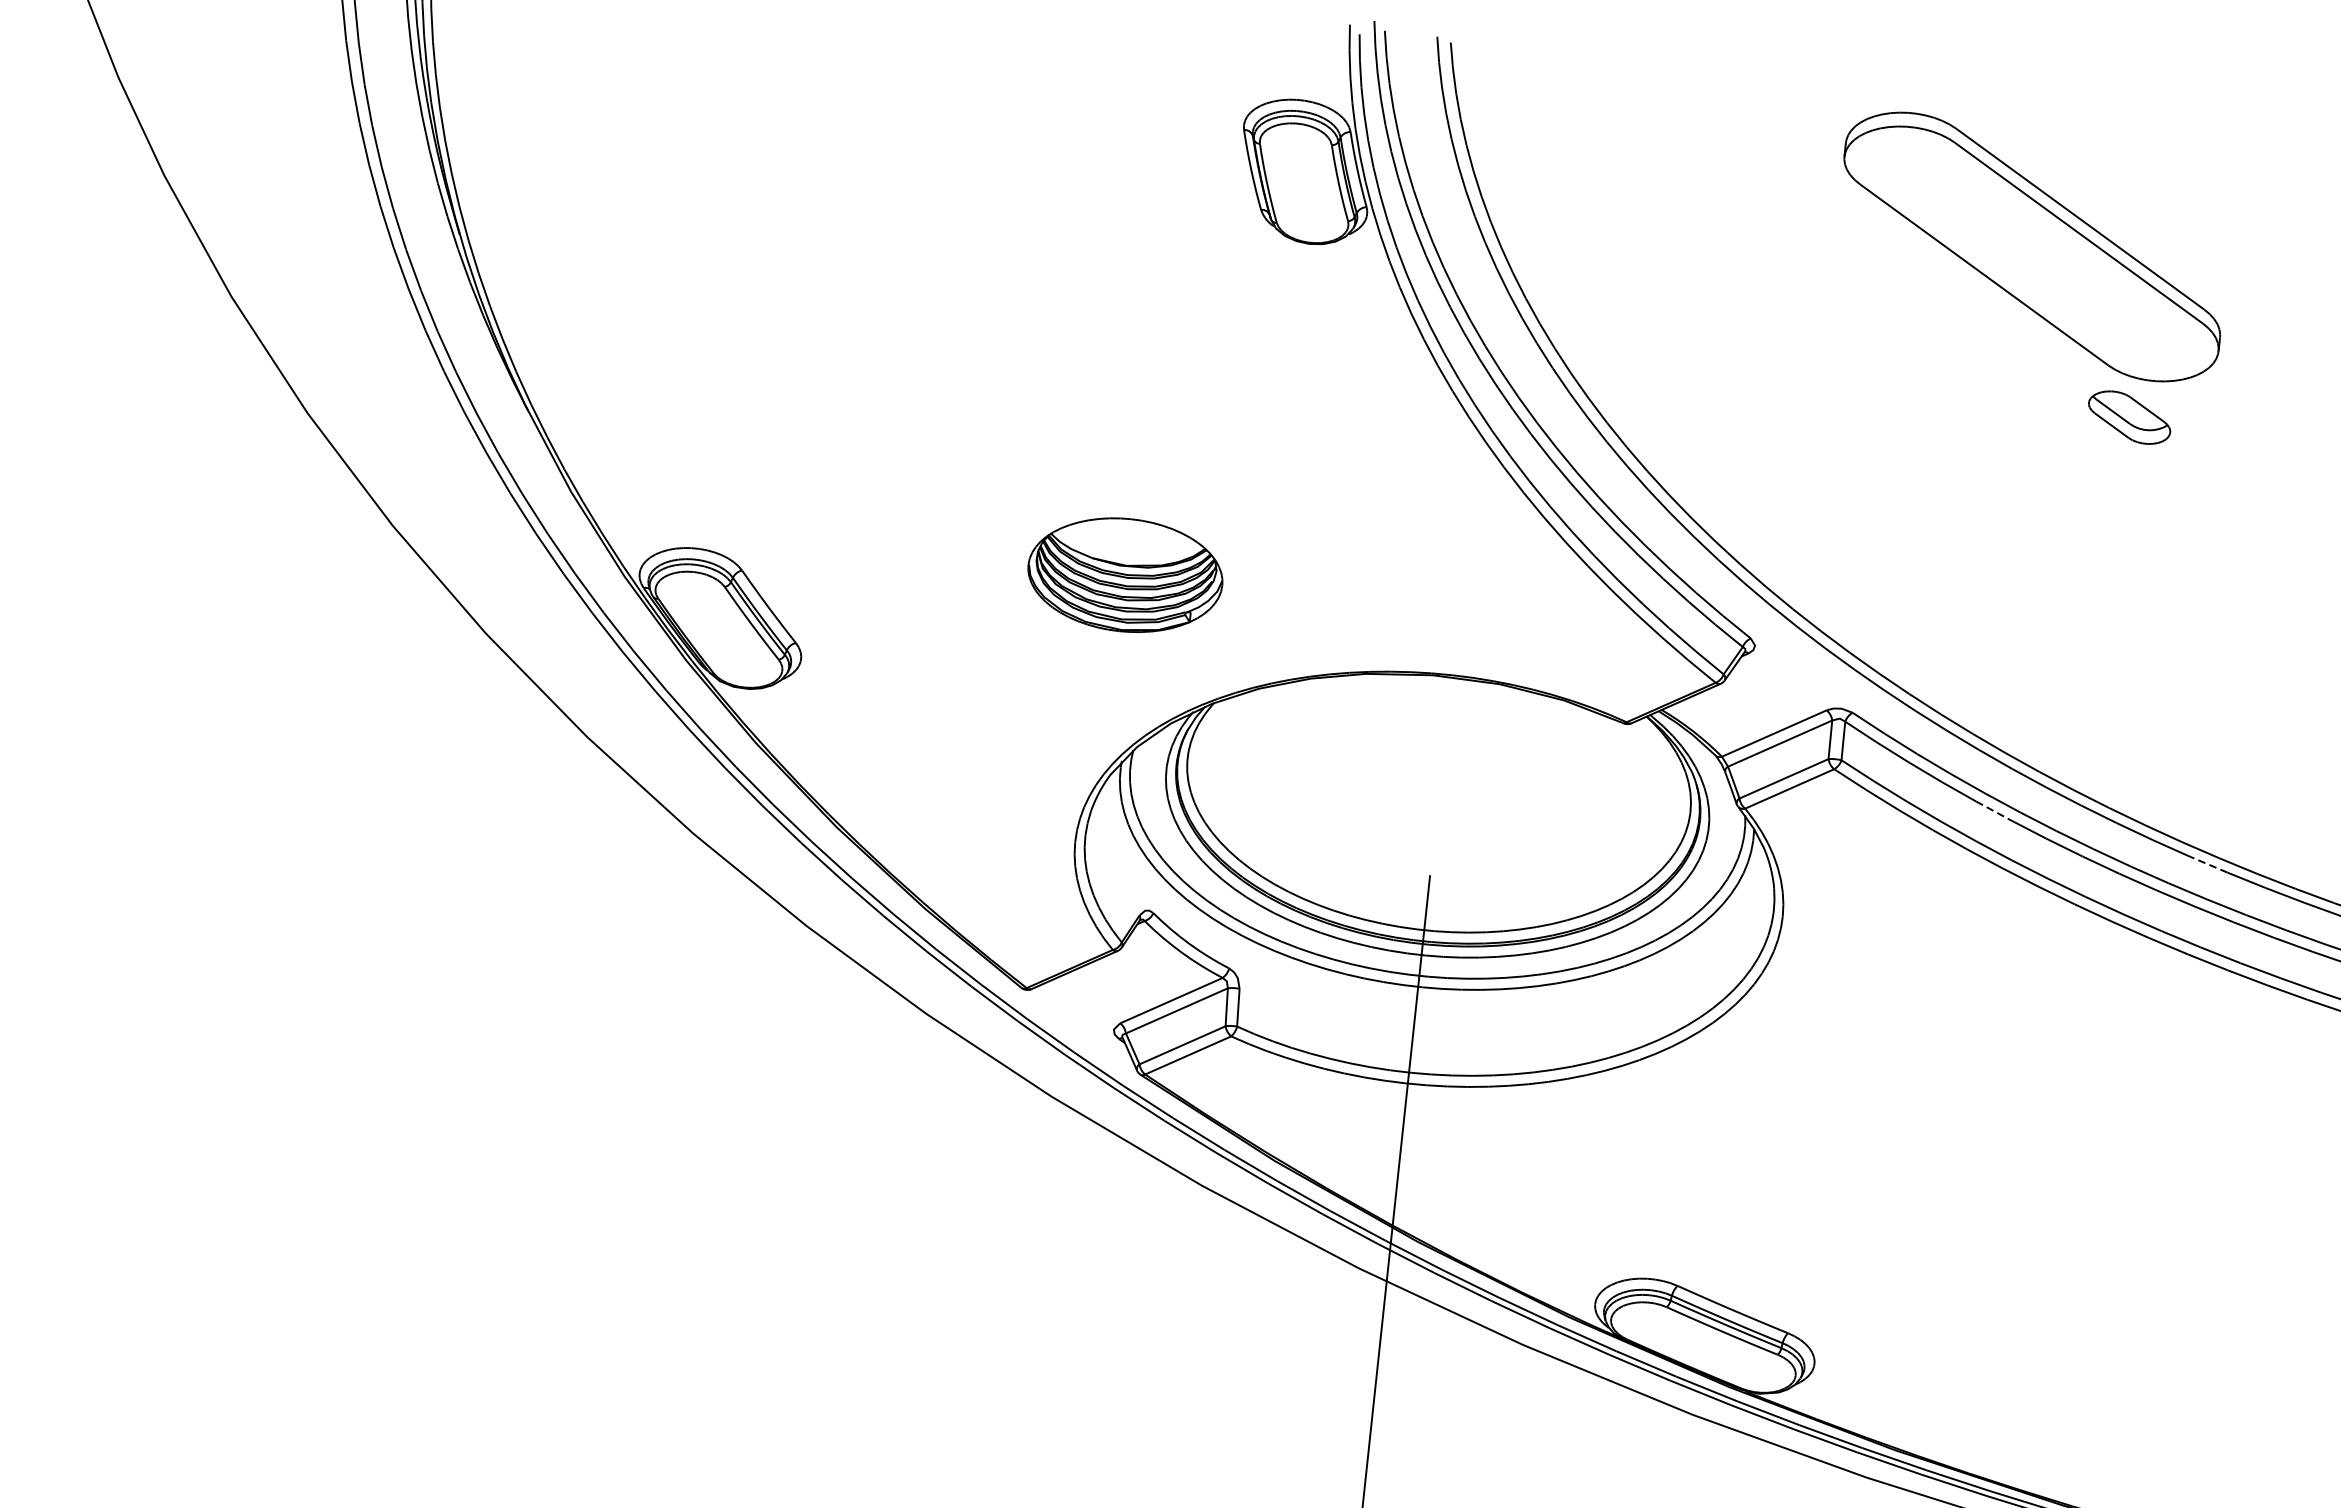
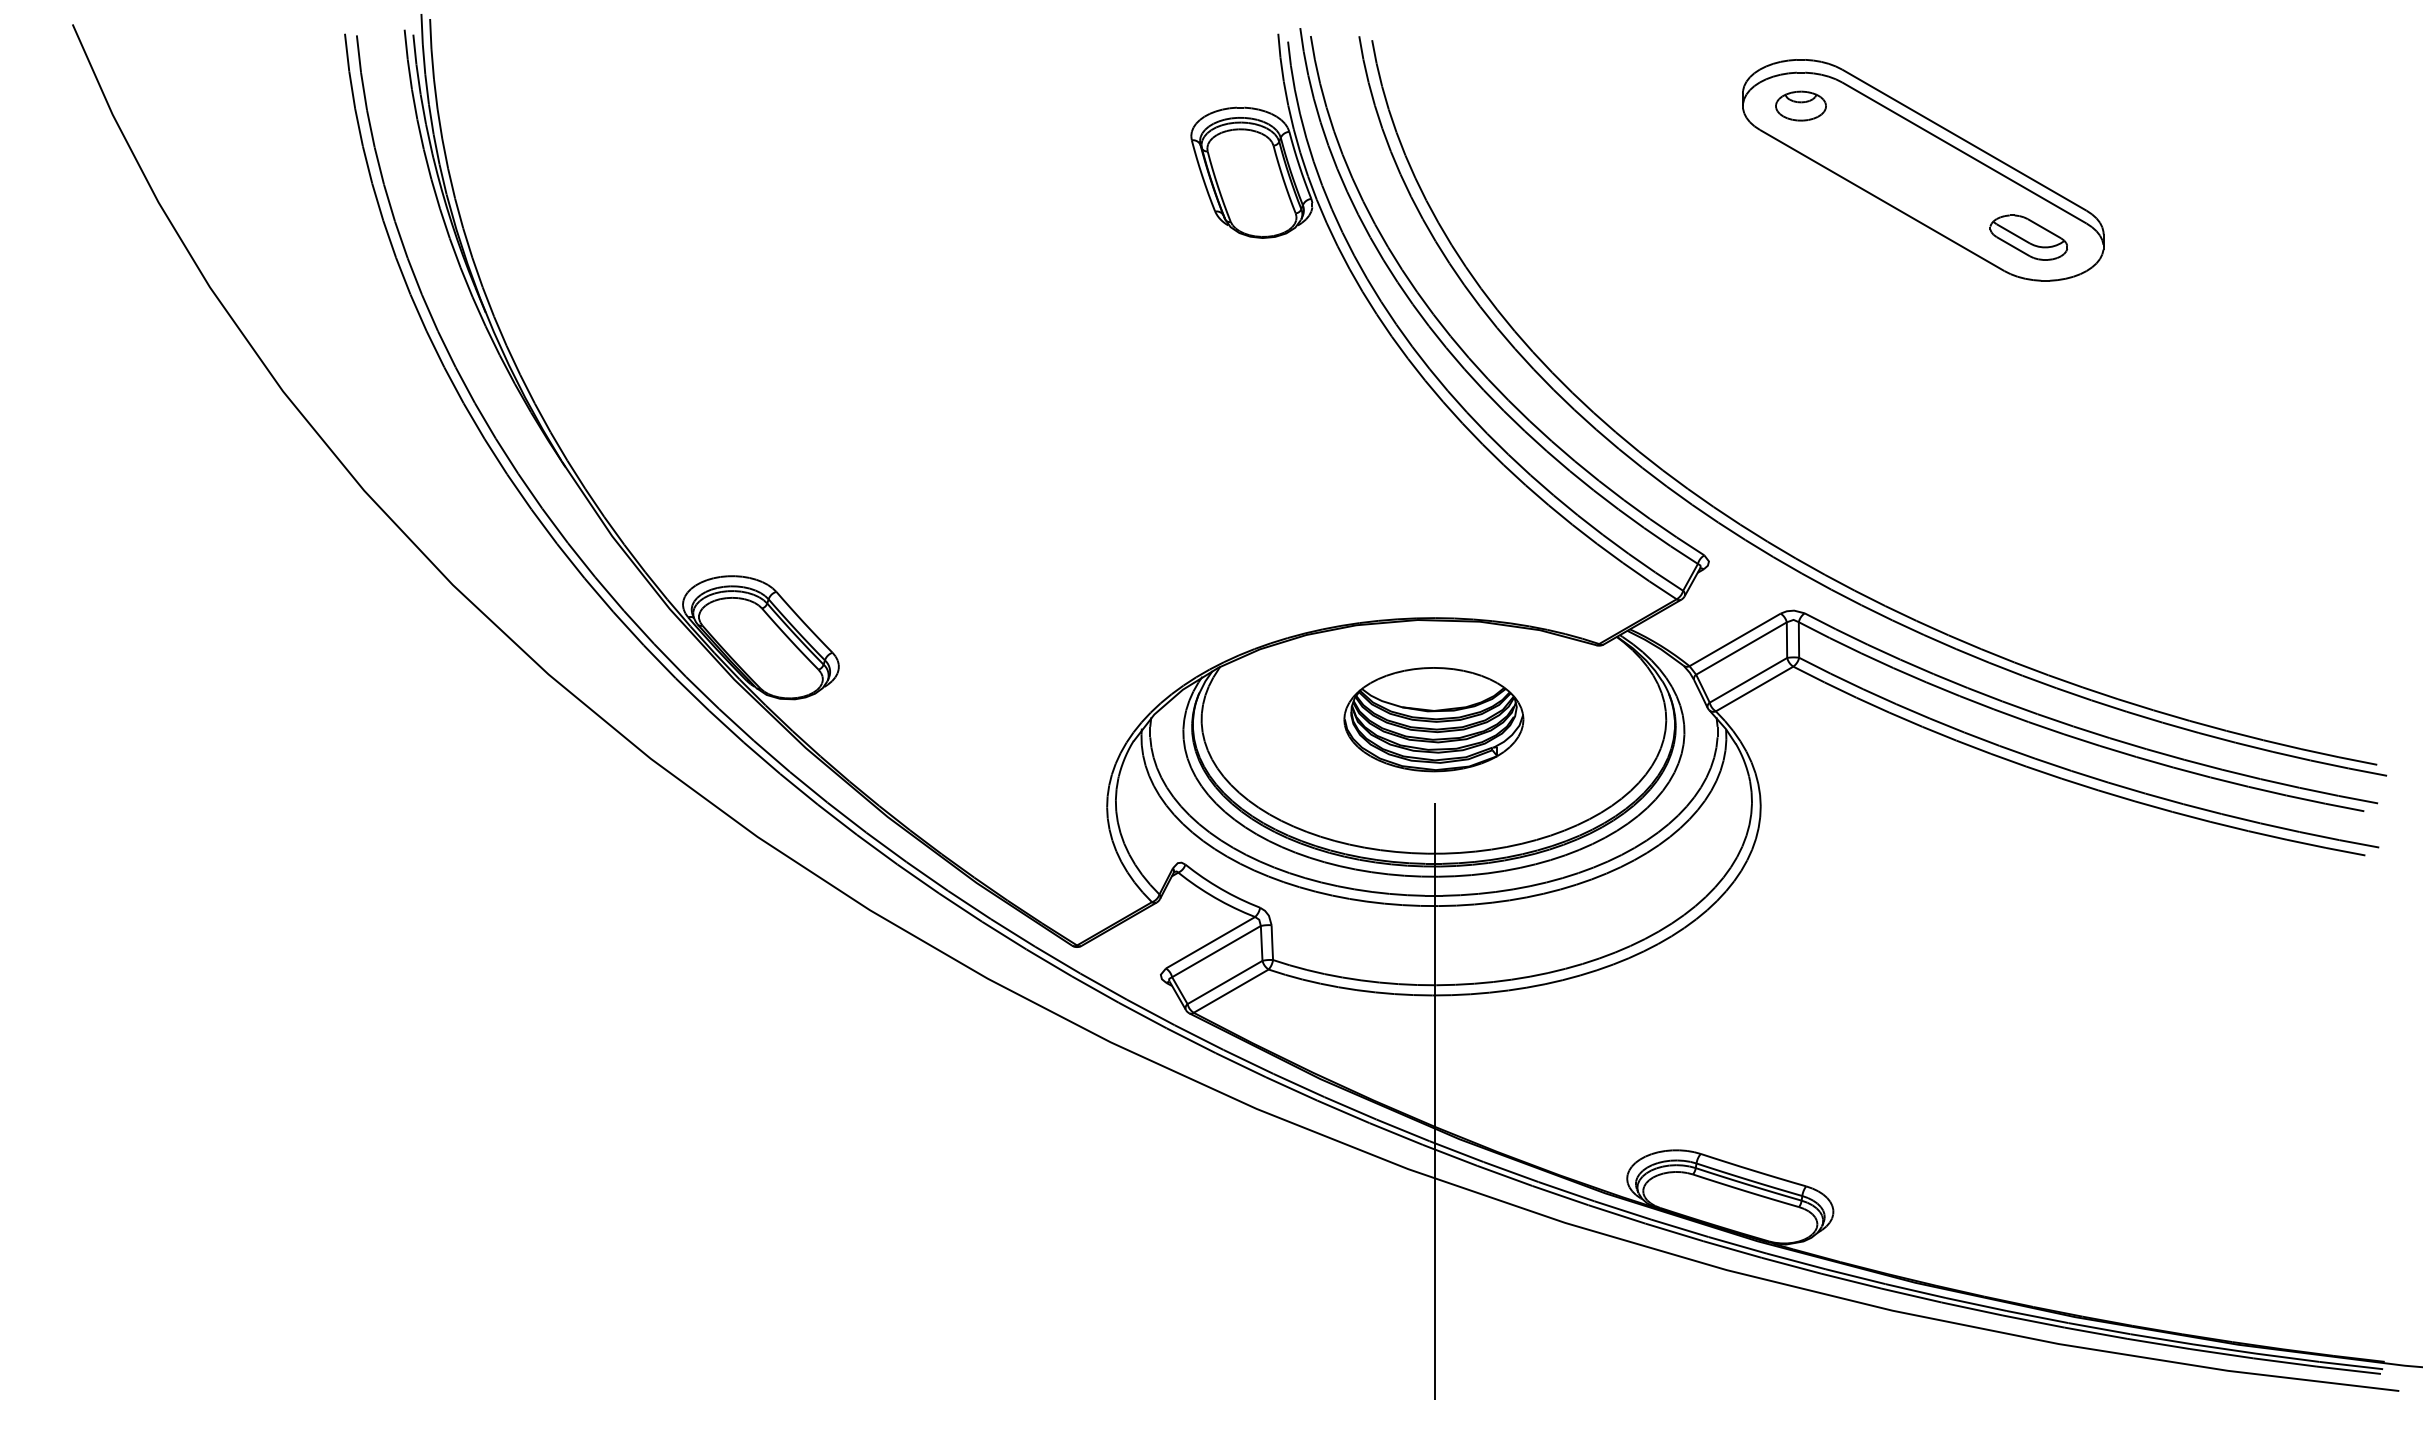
part: (1906, 162) -> (1800, 105), added
part: (2129, 417) -> (2028, 237), moved
part: (1124, 575) -> (1433, 719), moved
line: (1994, 811) -> (1943, 689), dashed -> solid
line: (2208, 864) -> (2144, 717), dashed -> solid

